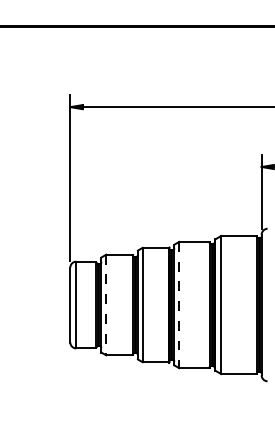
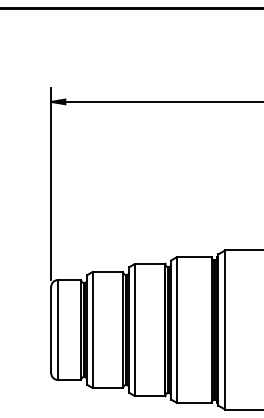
line: (106, 305) -> (92, 330), dashed -> solid
line: (179, 305) -> (177, 330), dashed -> solid

